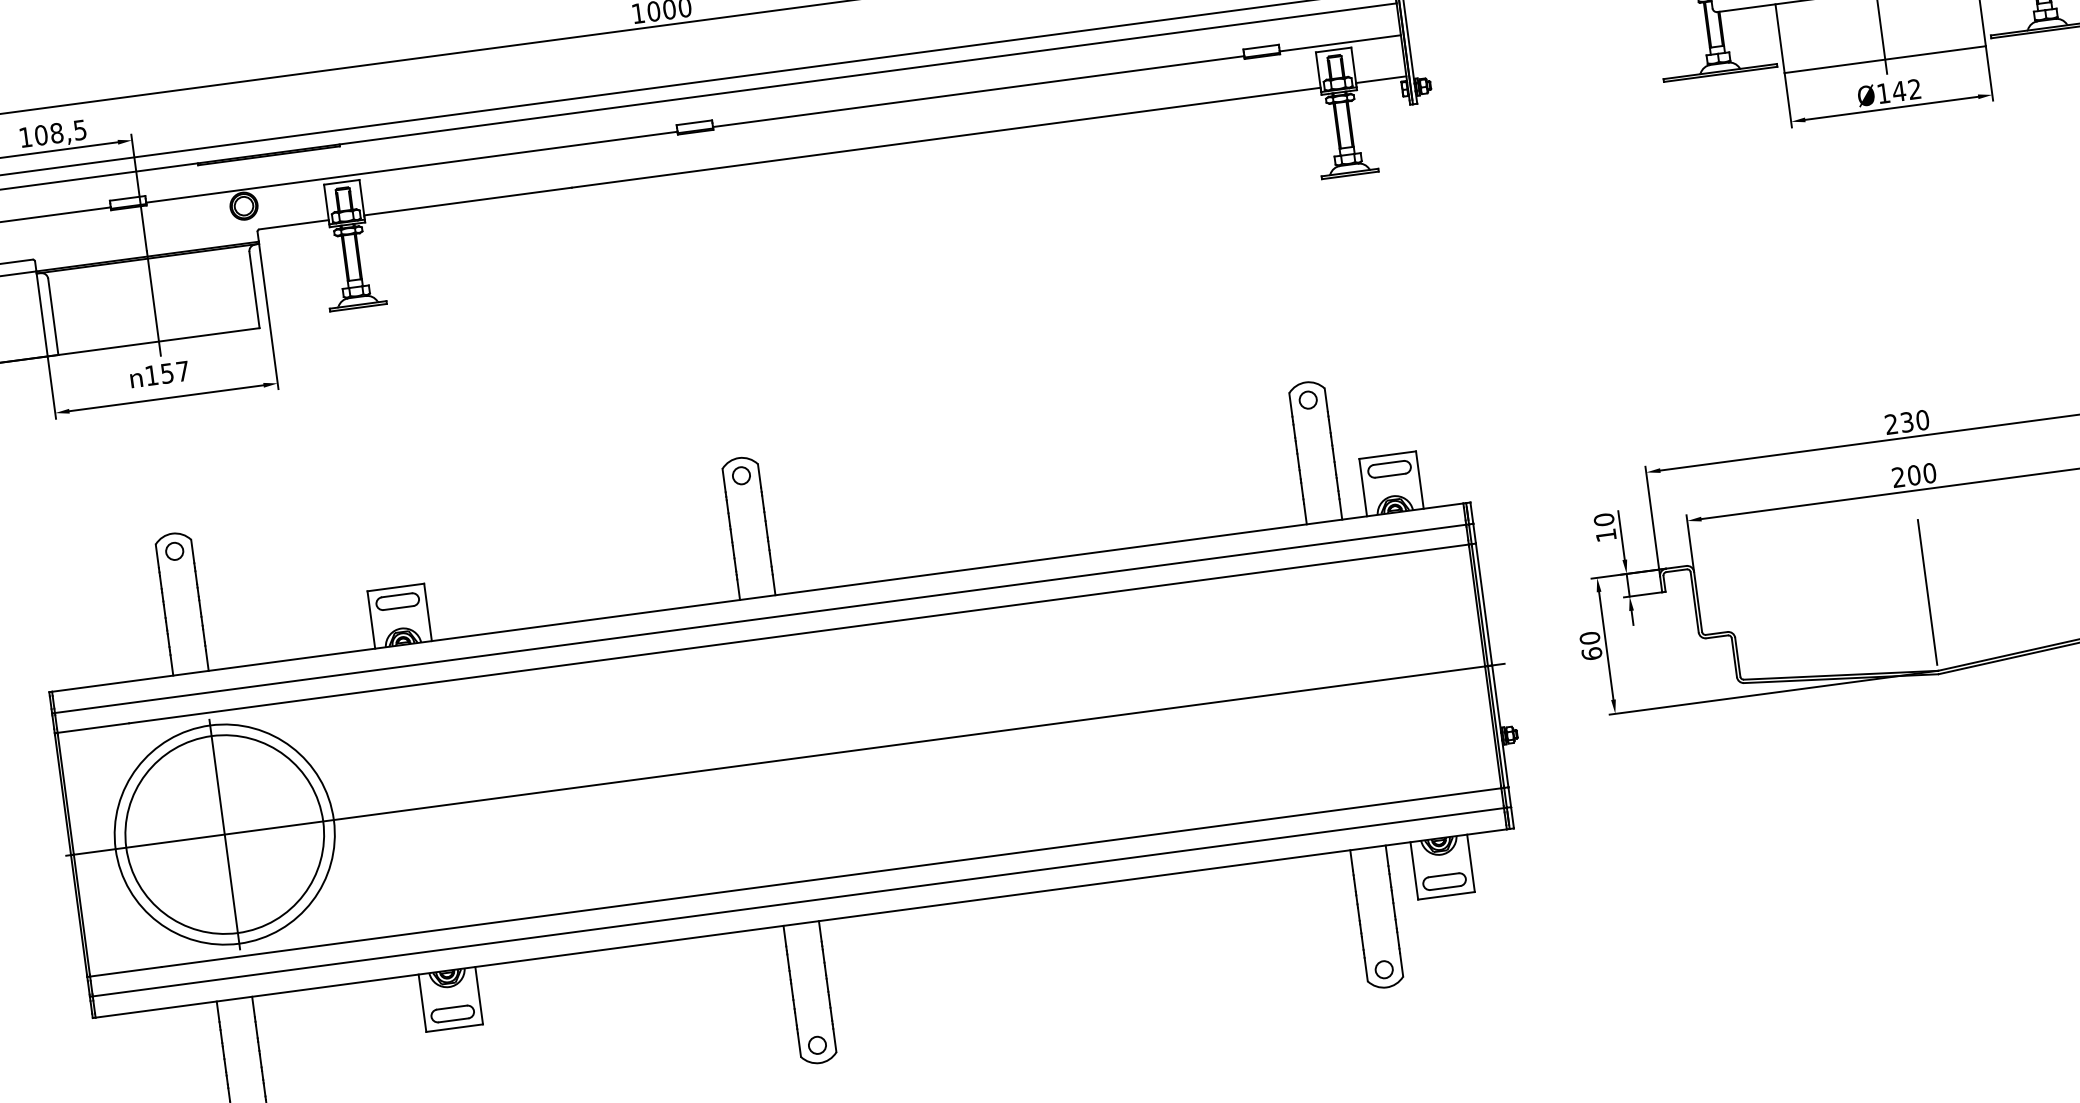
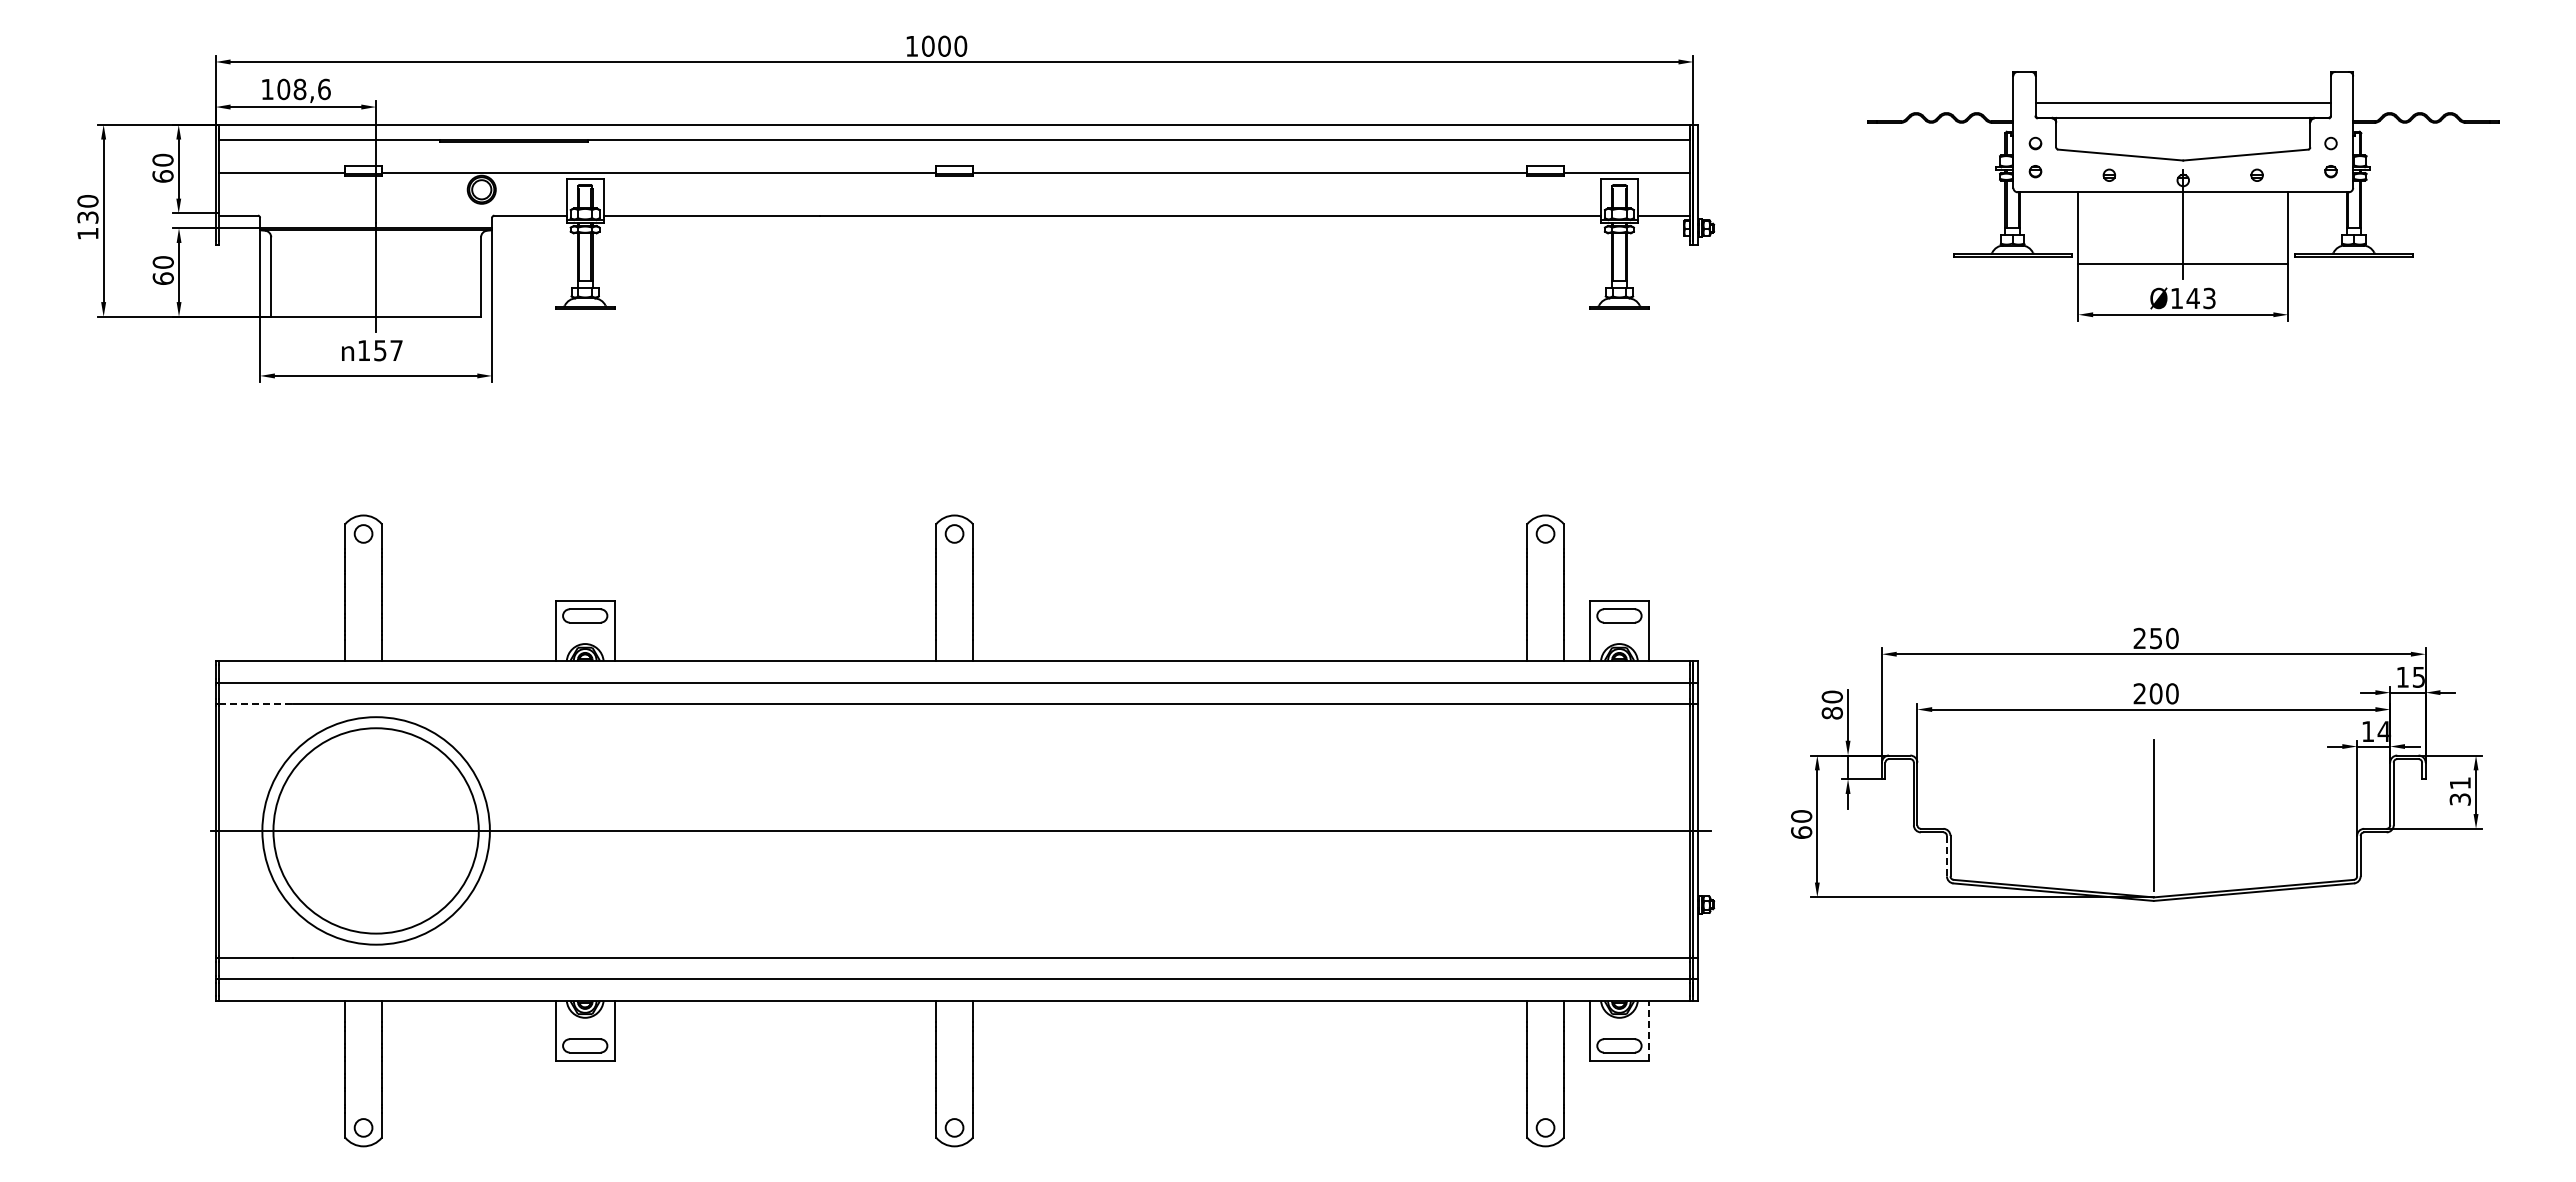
text: (1914, 89) -> (2209, 298), Ø142 -> Ø143
text: (80, 130) -> (324, 89), 108,5 -> 108,6
text: (1907, 421) -> (2156, 637), 230 -> 250
text: (1605, 535) -> (1831, 713), 10 -> 80
line: (1734, 658) -> (1946, 856), solid -> dashed
line: (93, 727) -> (256, 703), solid -> dashed
line: (225, 834) -> (376, 830), removed
line: (1471, 863) -> (1649, 1030), solid -> dashed

